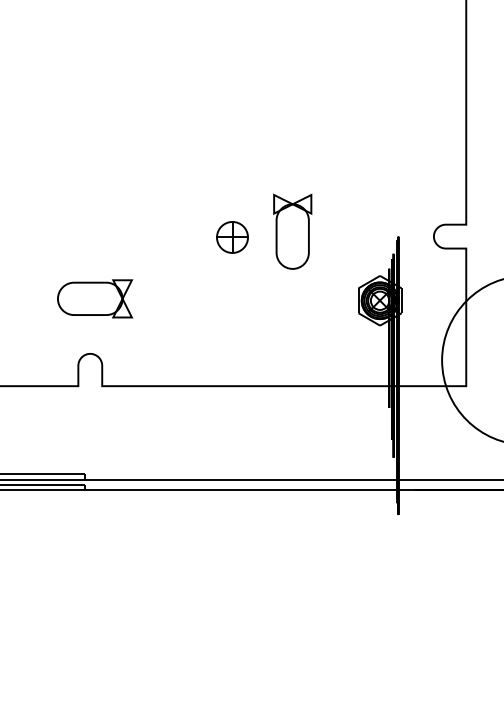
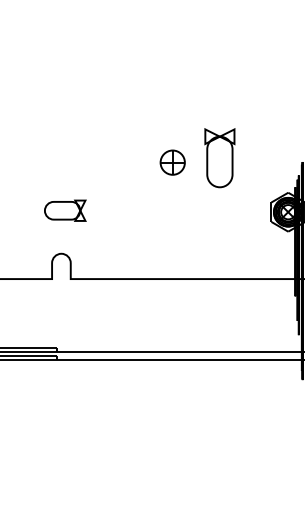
part: (95, 298) -> (65, 210), size x0.7

